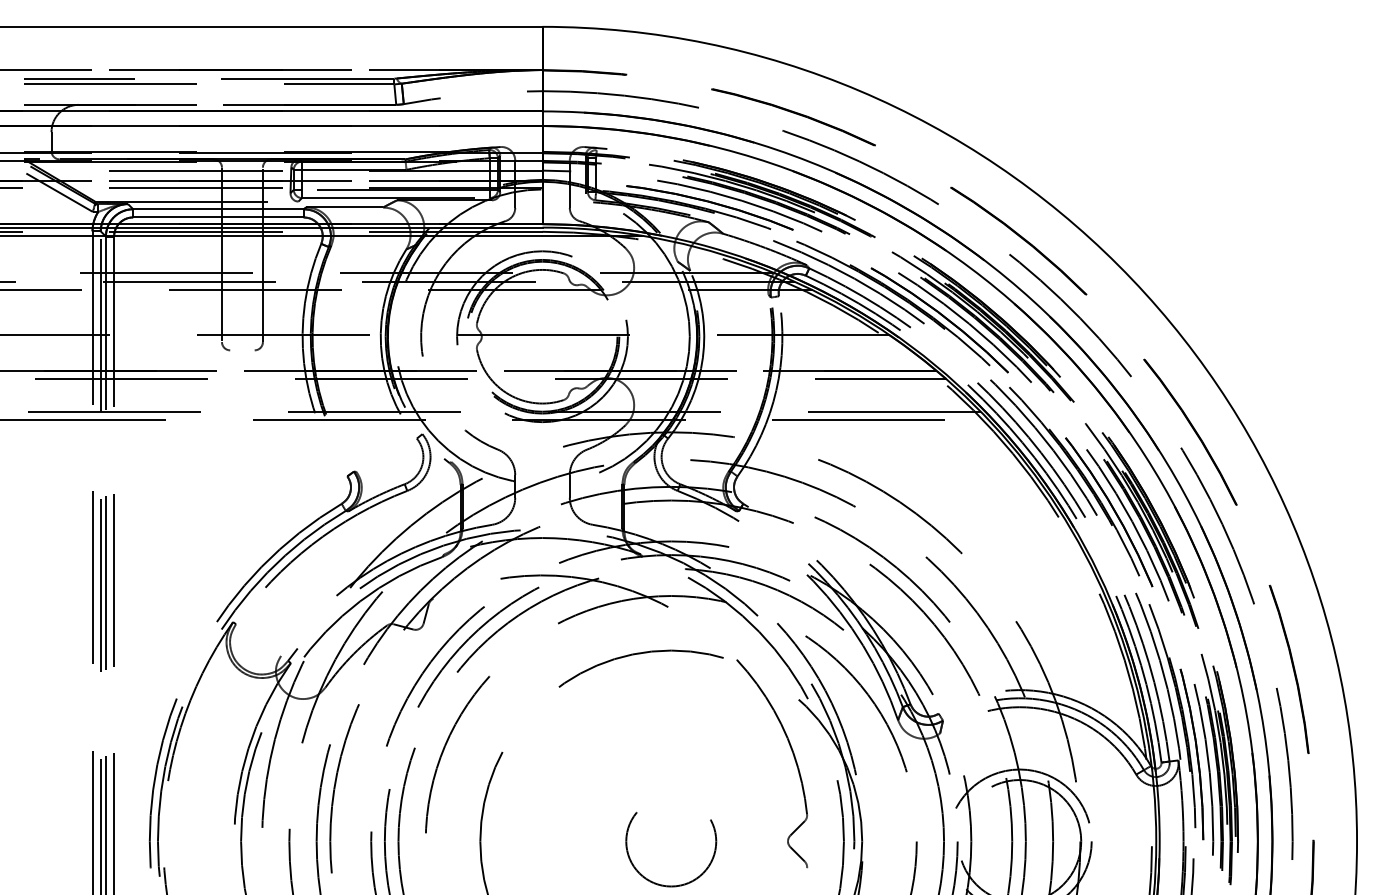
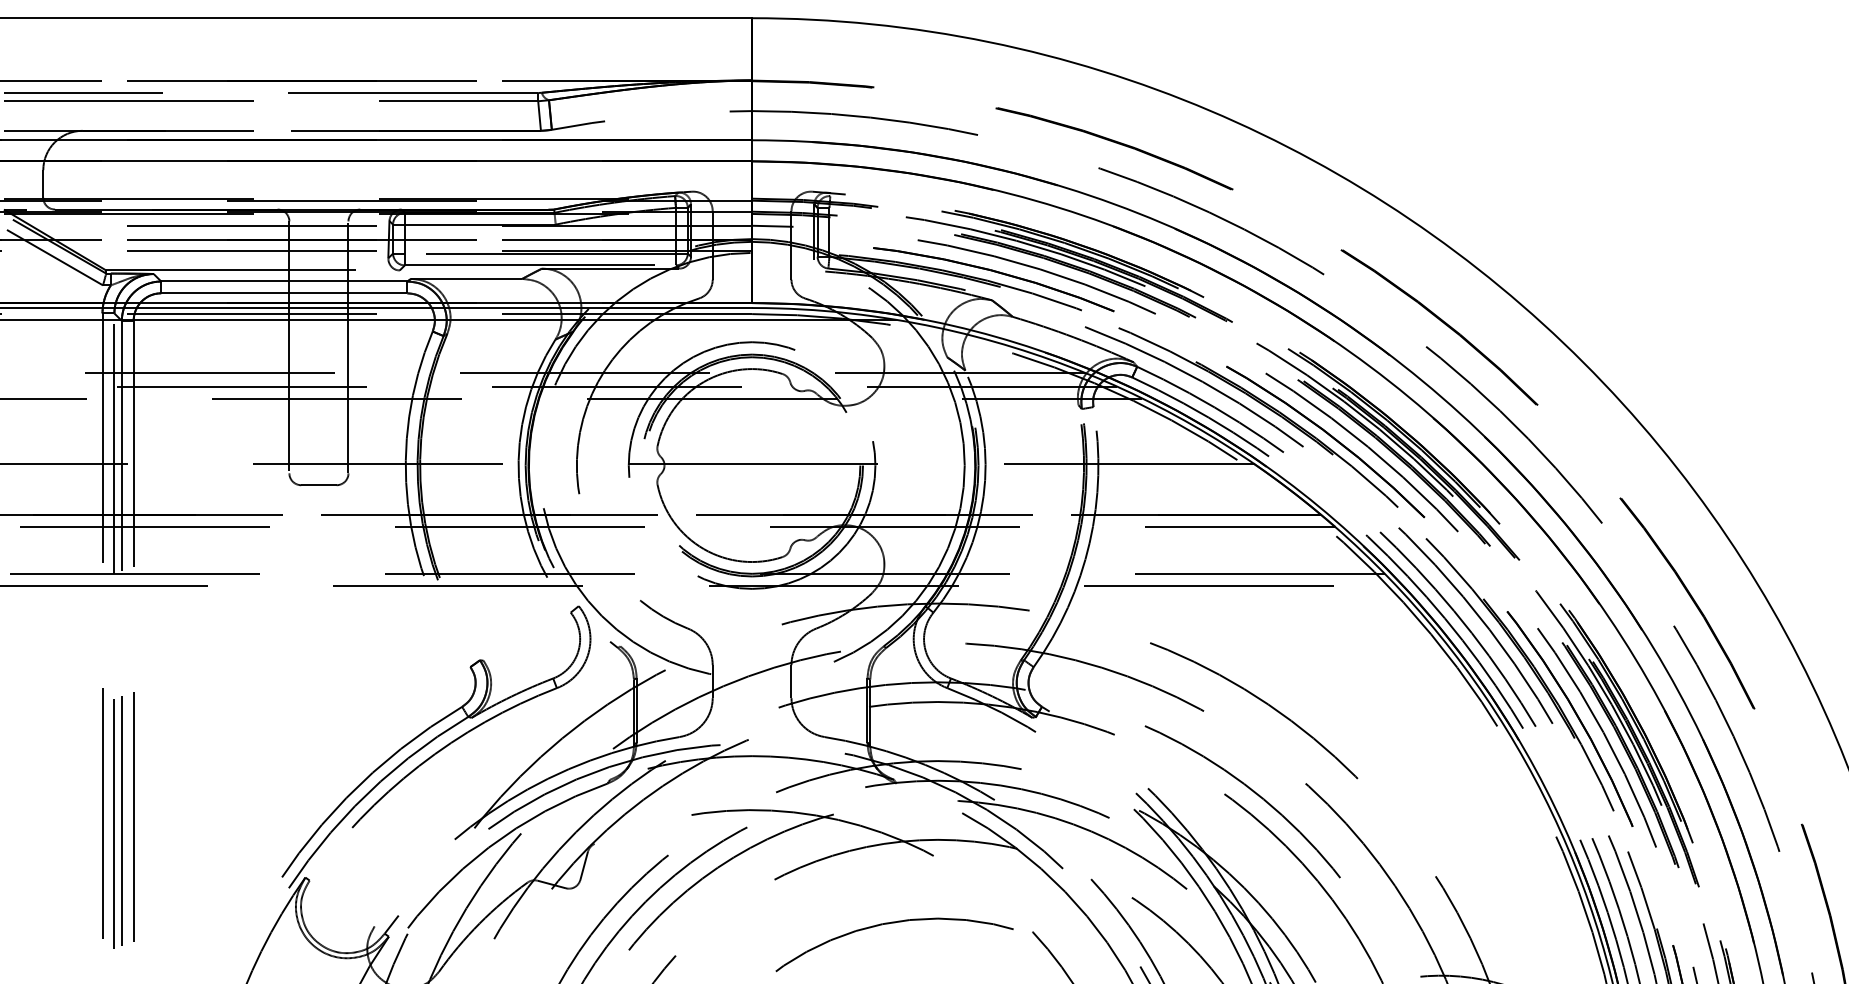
line: (242, 350) -> (318, 485), added

